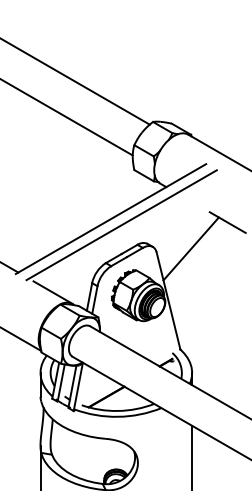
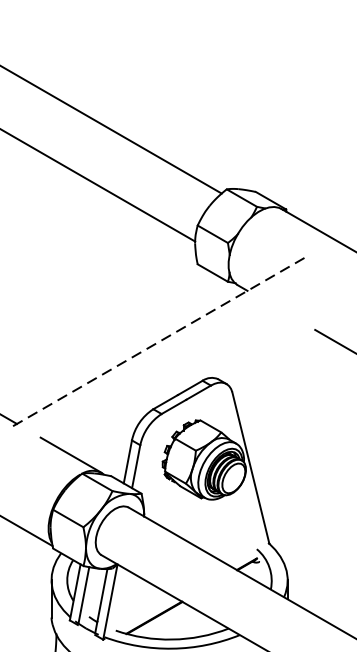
line: (111, 219) -> (162, 341), solid -> dashed
line: (121, 225) -> (177, 350), removed
line: (190, 248) -> (285, 386), removed

